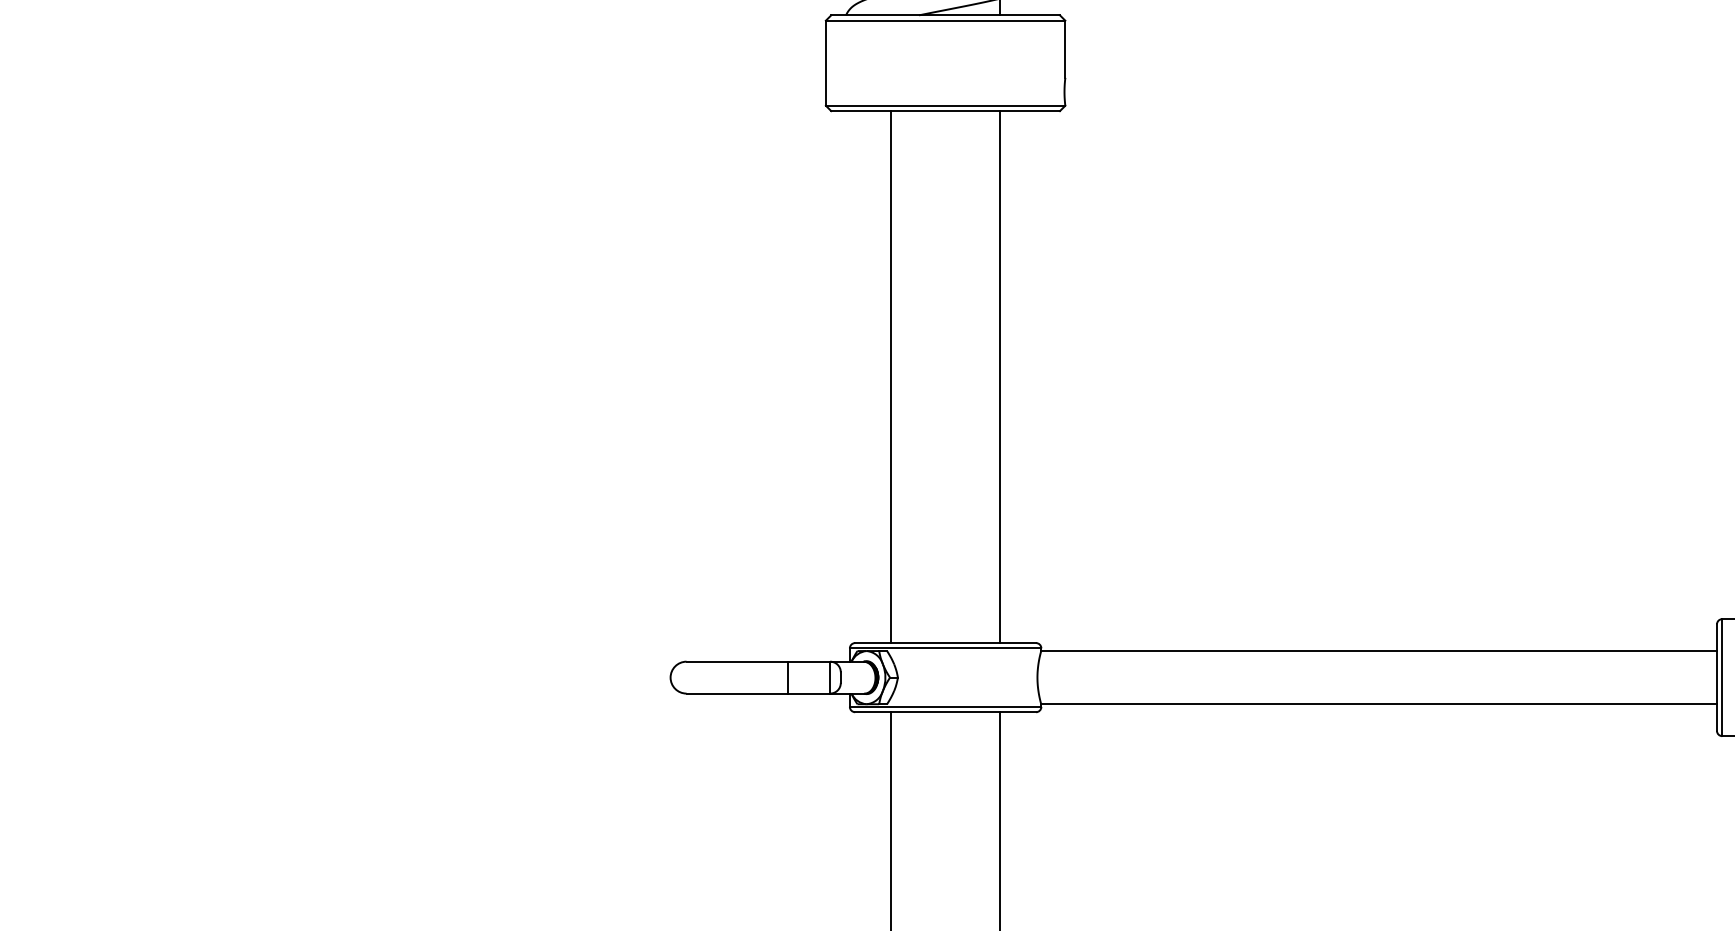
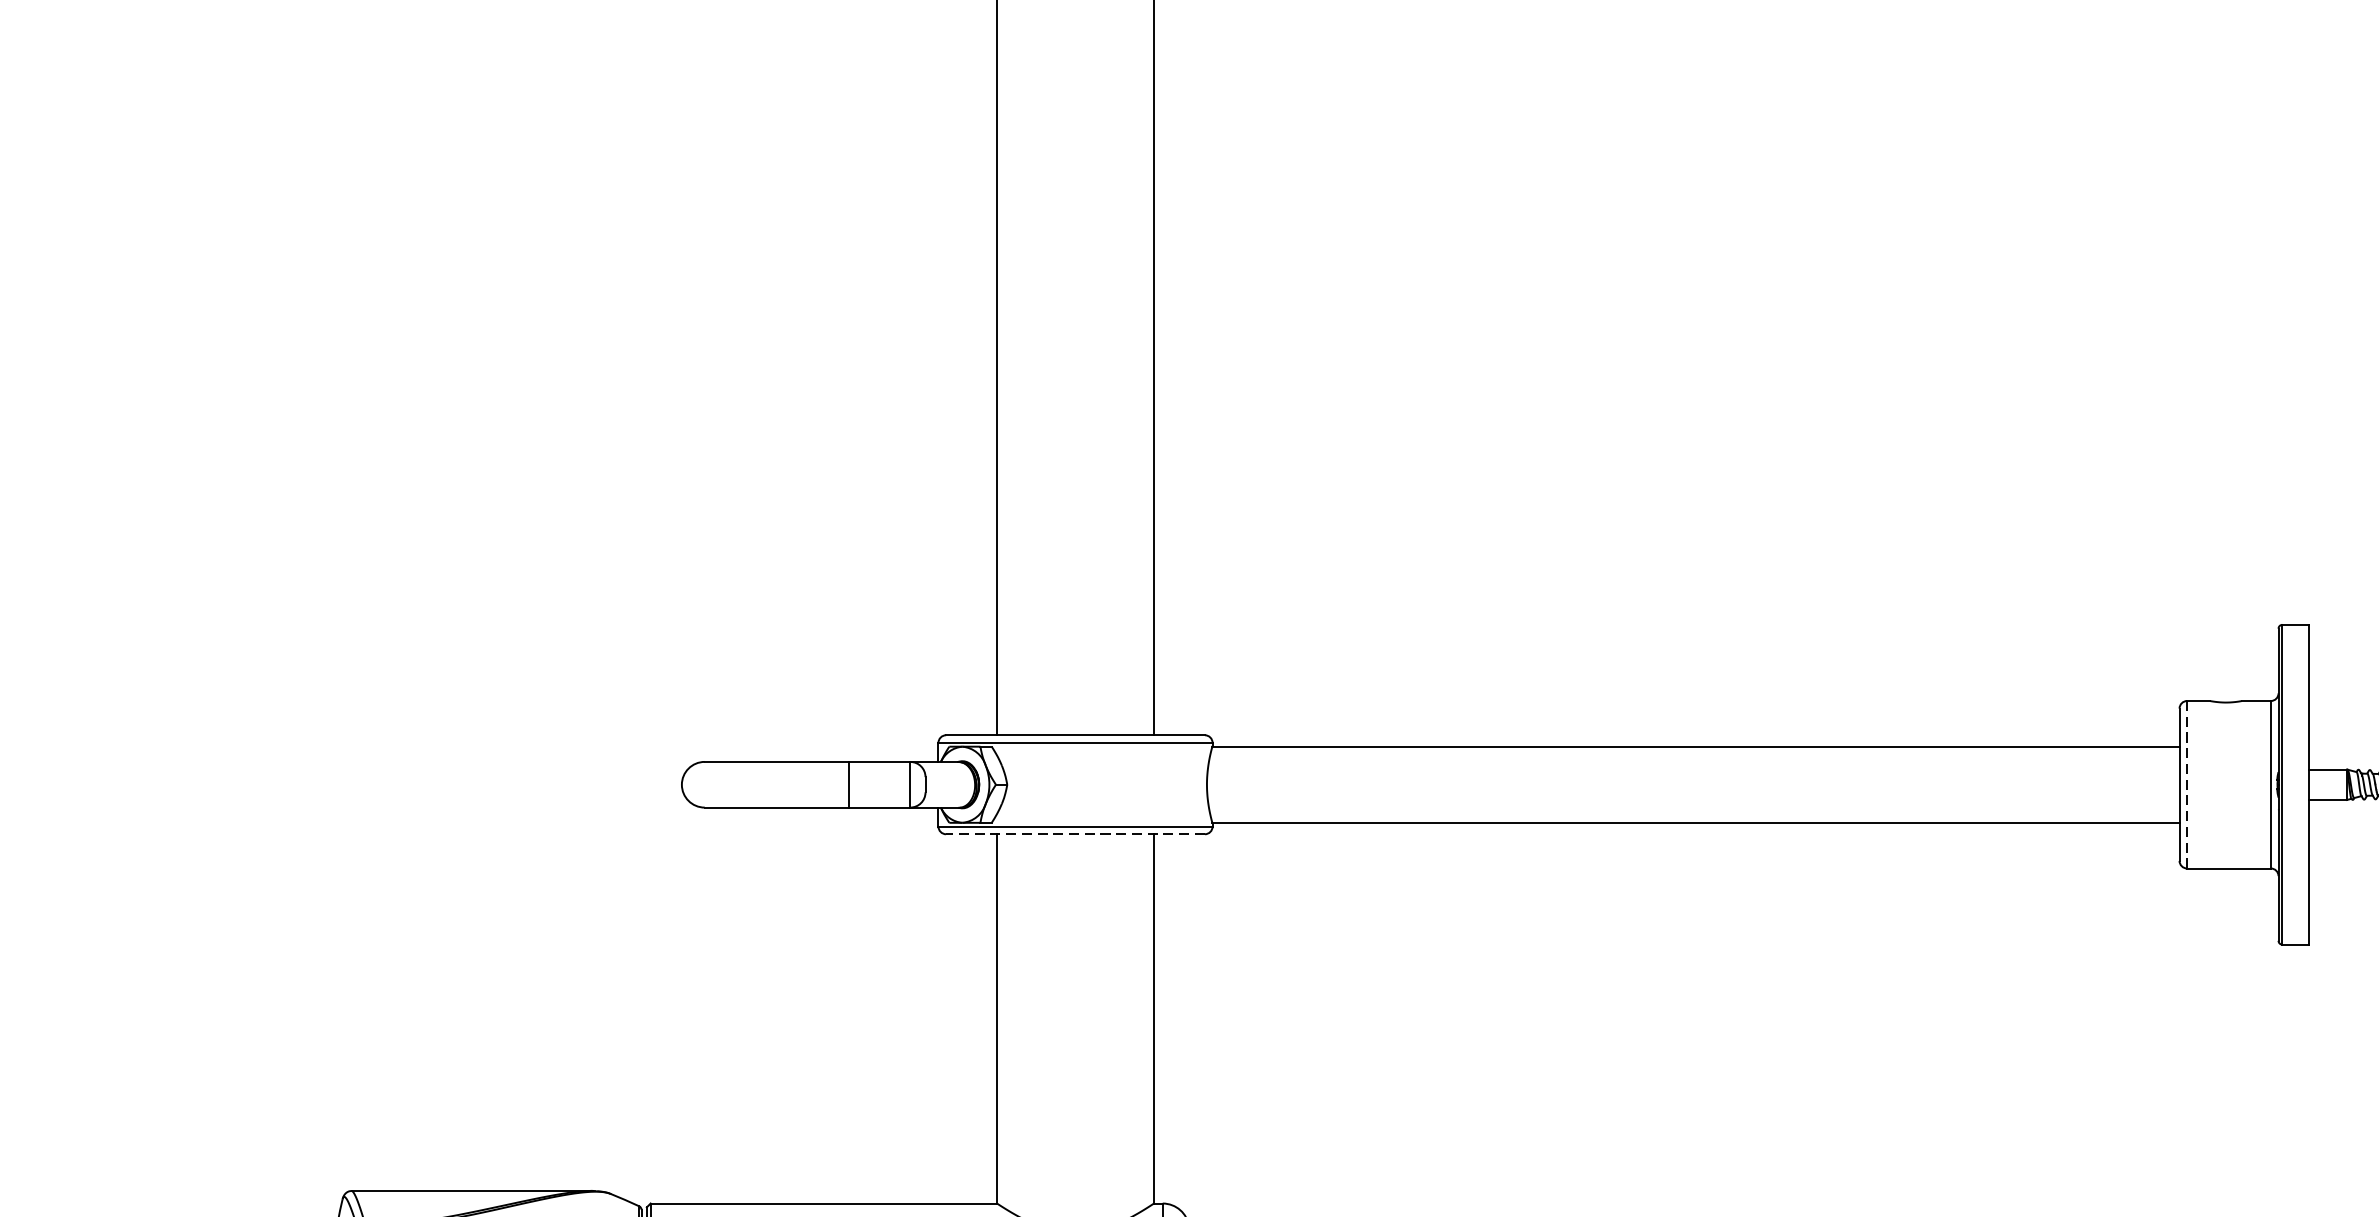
line: (1722, 677) -> (2187, 784), solid -> dashed
line: (945, 712) -> (1075, 834), solid -> dashed

